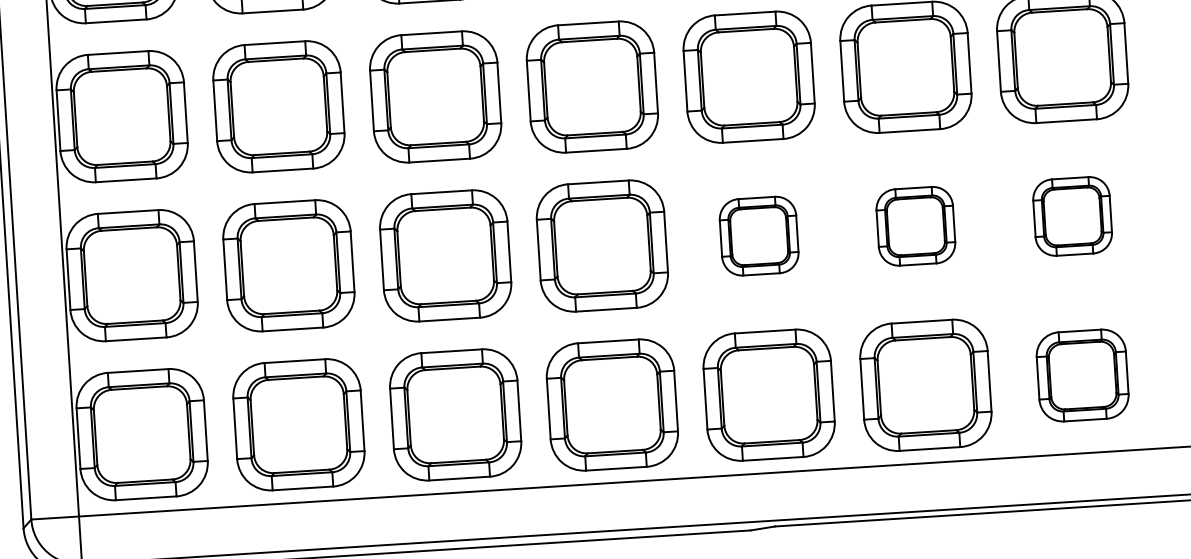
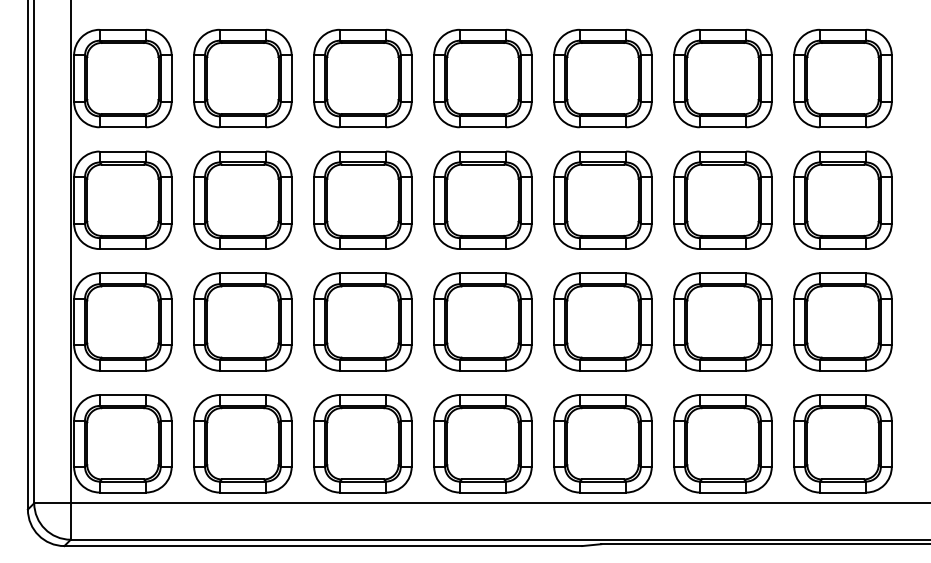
part: (1071, 215) -> (842, 321), size x1.67
part: (915, 225) -> (722, 321), size x1.67
part: (758, 235) -> (602, 321), size x1.67
part: (1081, 375) -> (842, 443), size x1.43

